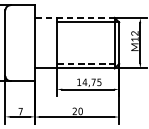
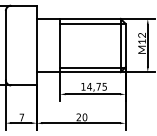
line: (75, 17) -> (79, 18), dashed -> solid
line: (87, 64) -> (92, 67), dashed -> solid

